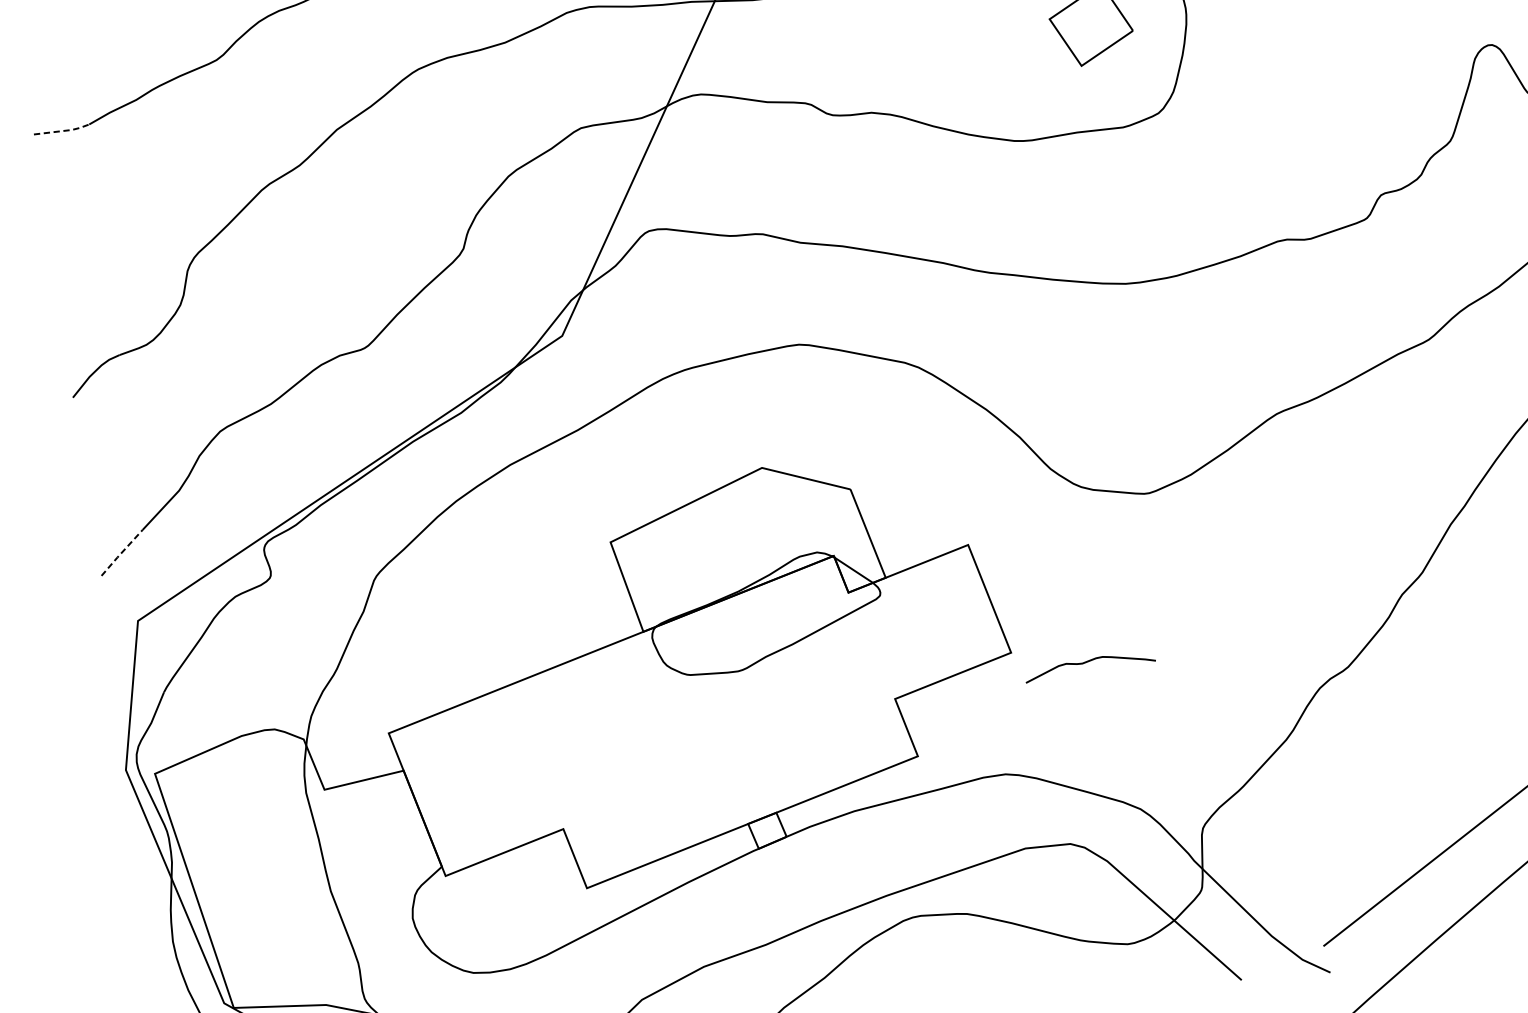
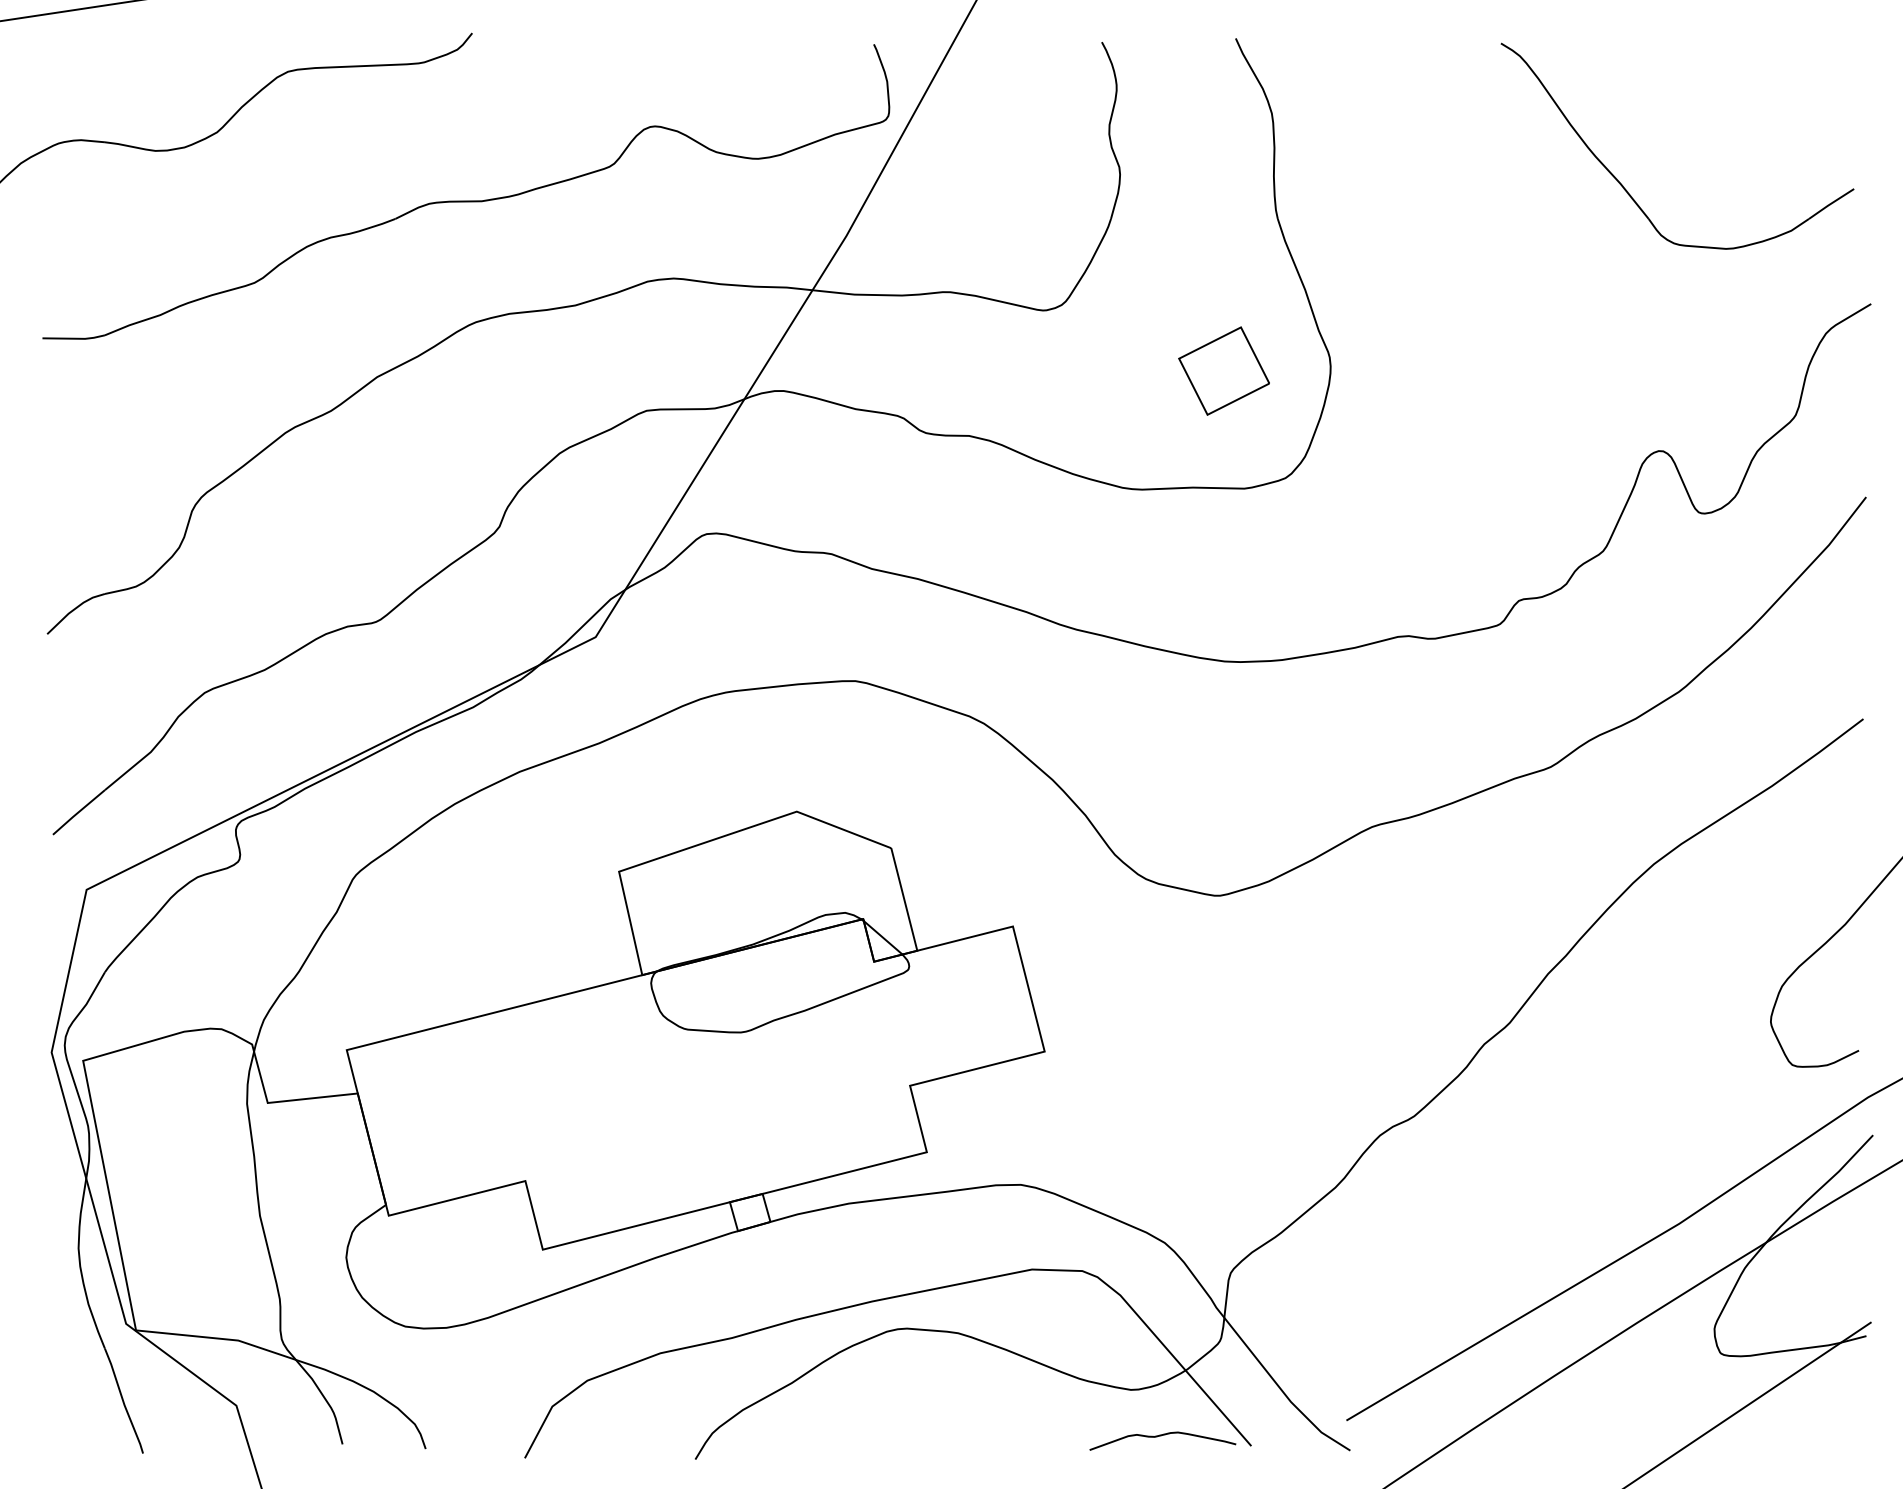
line: (63, 130) -> (75, 338), dashed -> solid
line: (121, 552) -> (78, 812), dashed -> solid
curve: (1088, 662) -> (1161, 1436), moved

